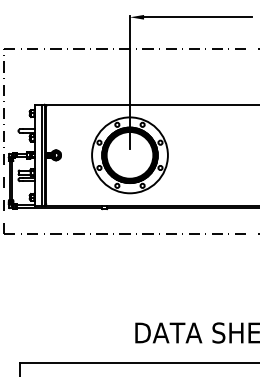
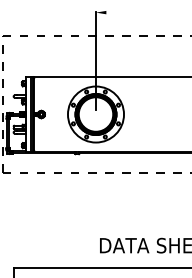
line: (197, 17) -> (145, 12), removed

